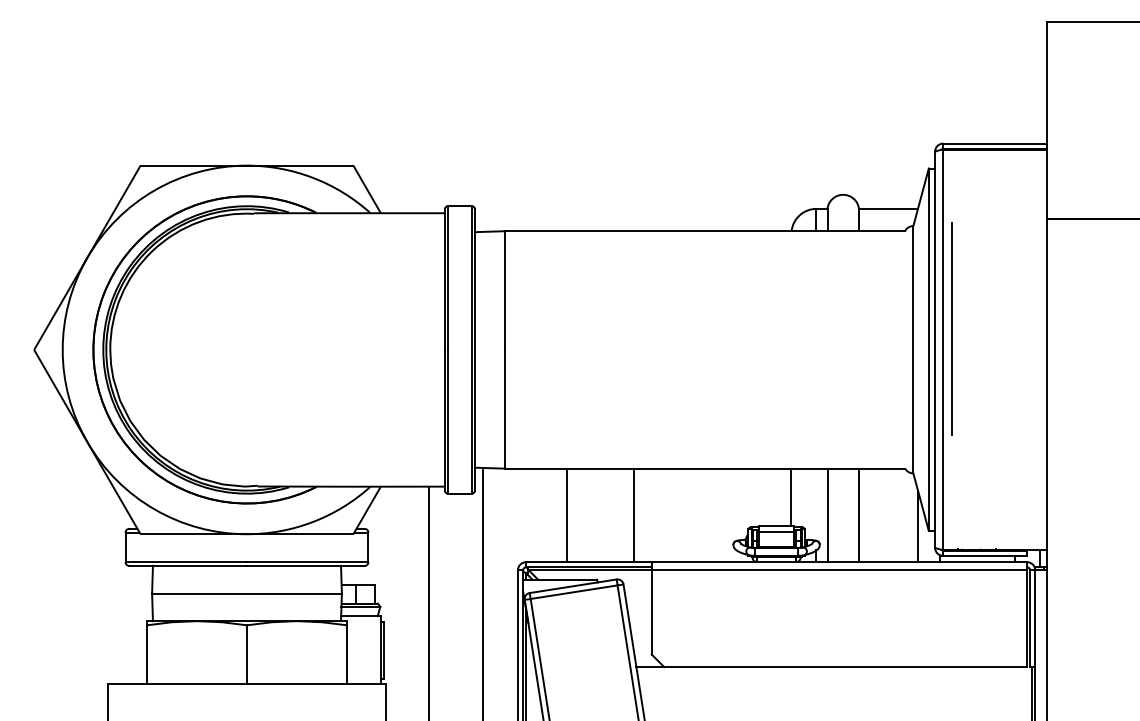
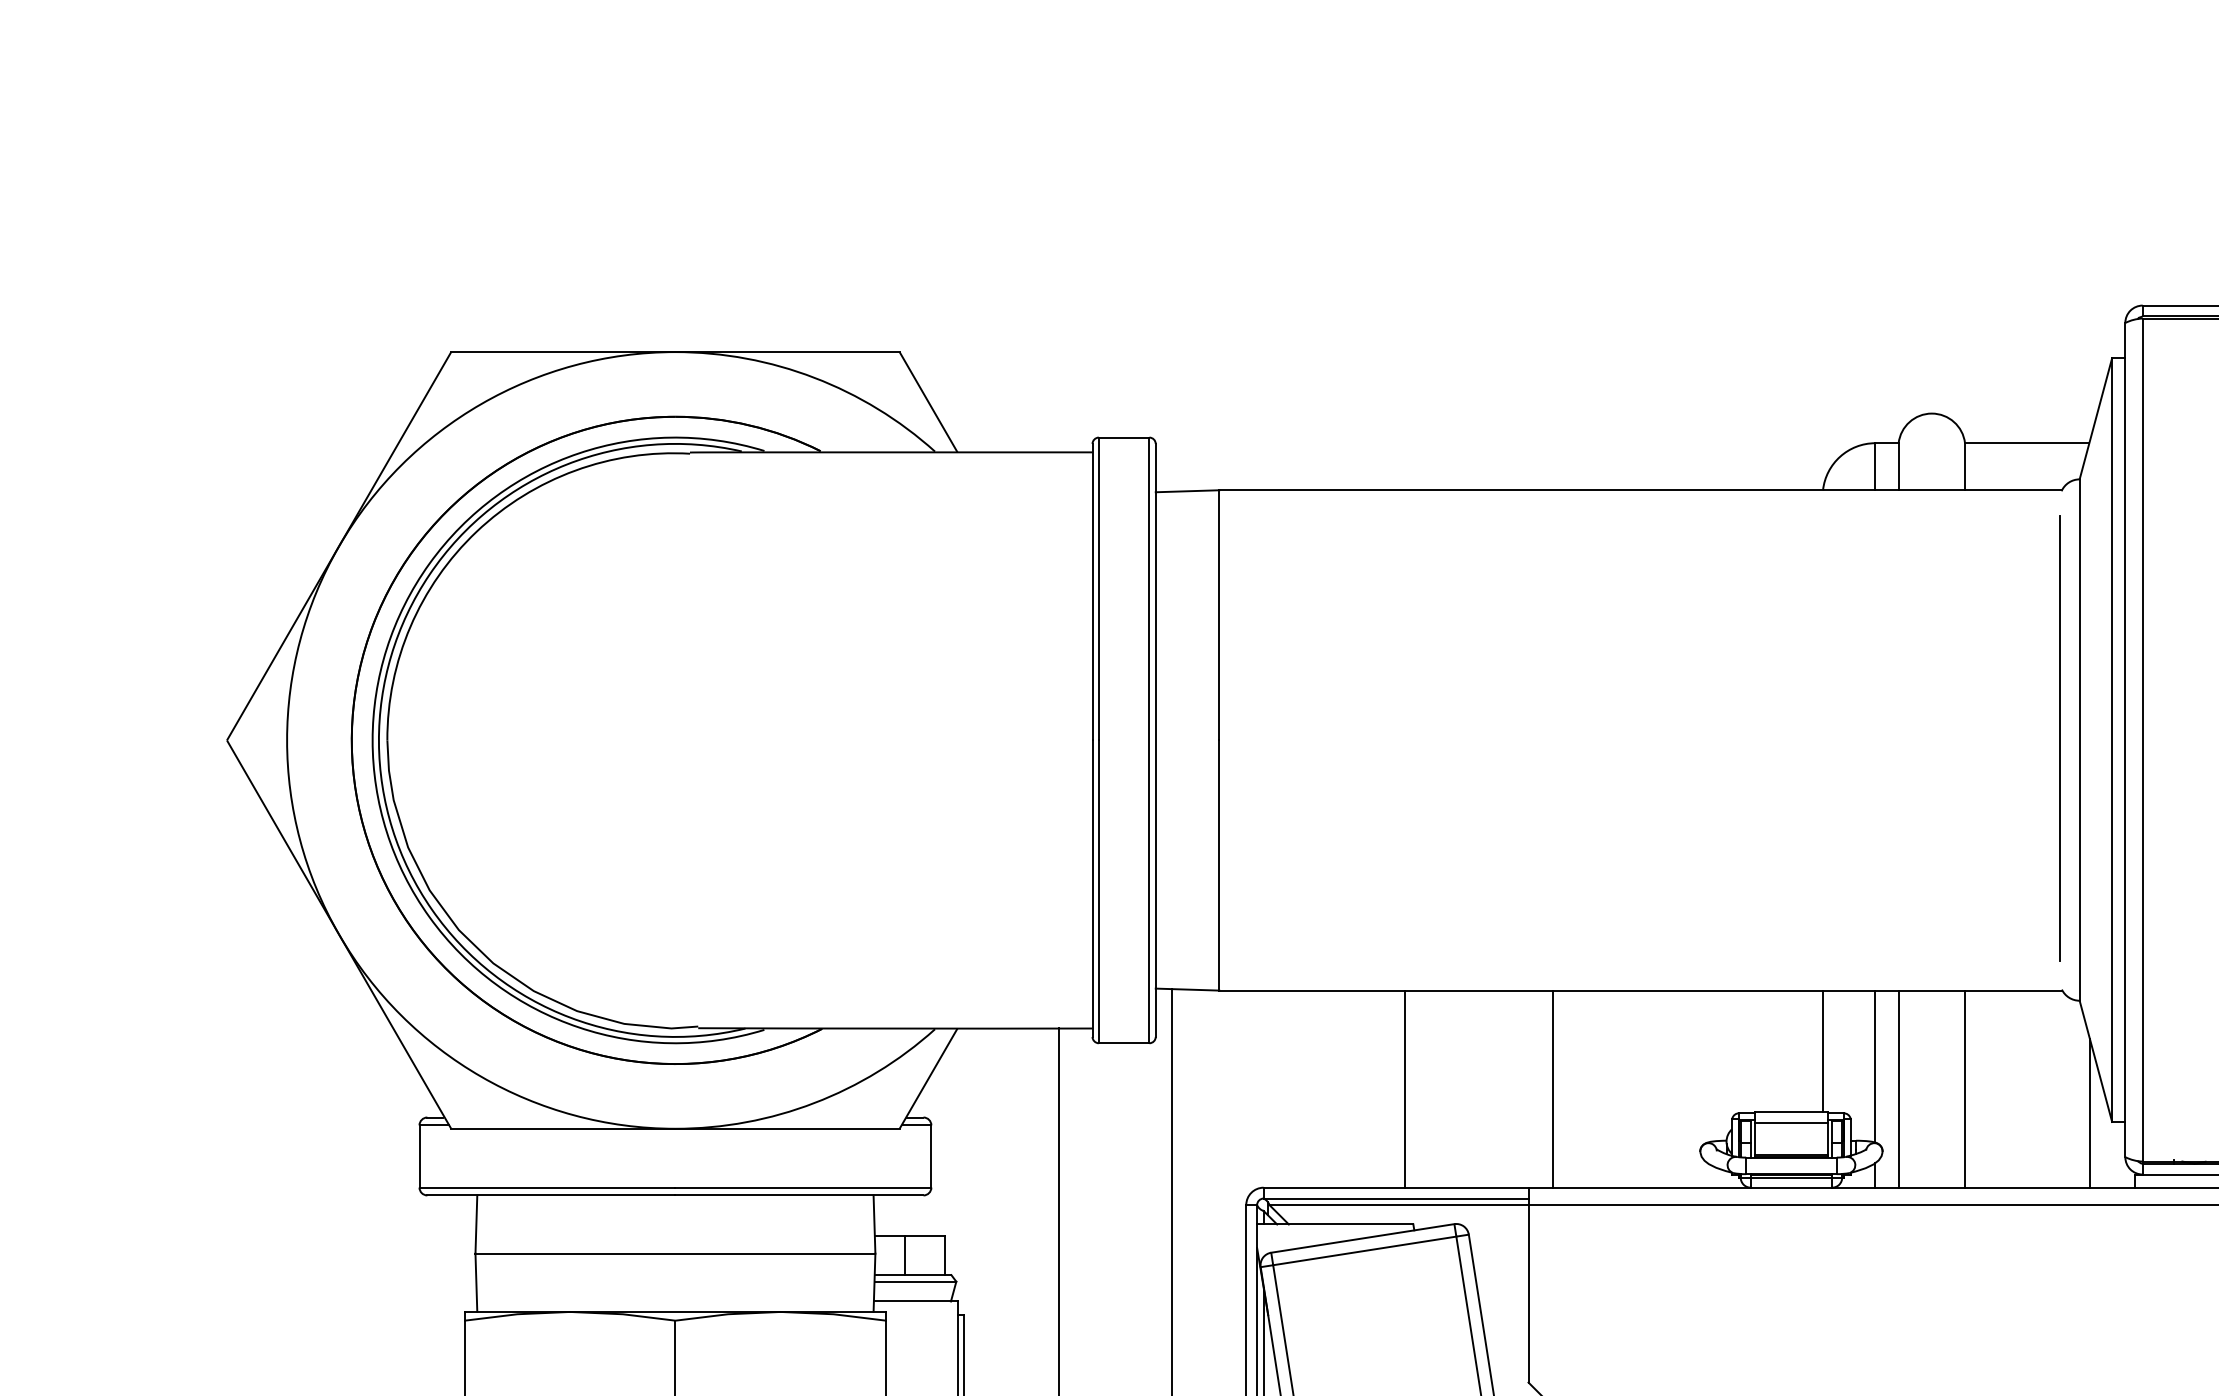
line: (951, 328) -> (2058, 737), moved
line: (816, 504) -> (1875, 1066), added
line: (567, 515) -> (1405, 1089), moved
line: (634, 515) -> (1553, 1089), moved

